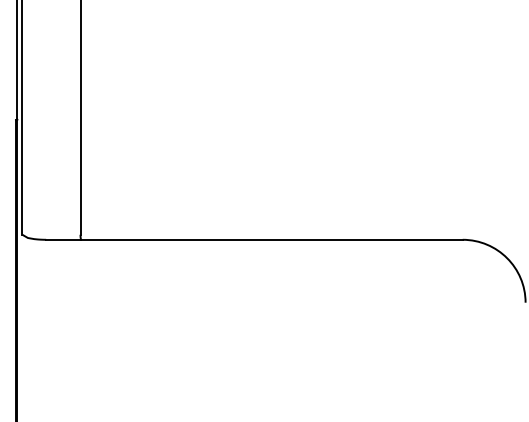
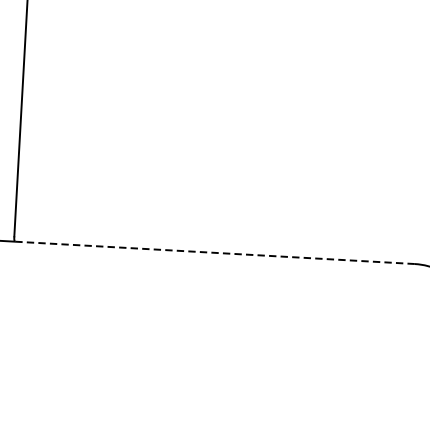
line: (271, 239) -> (214, 252), solid -> dashed

